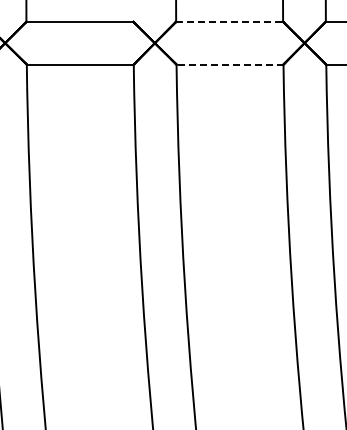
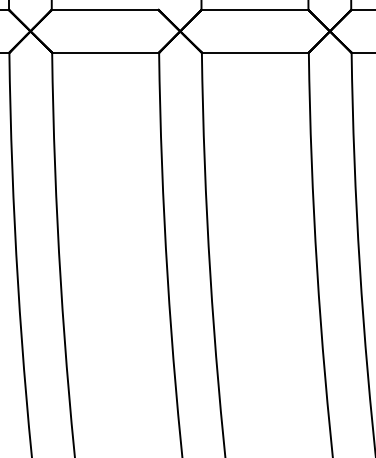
line: (230, 21) -> (255, 9), dashed -> solid
line: (229, 64) -> (254, 52), dashed -> solid

